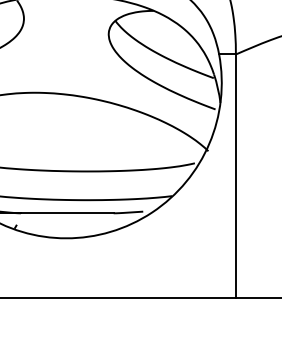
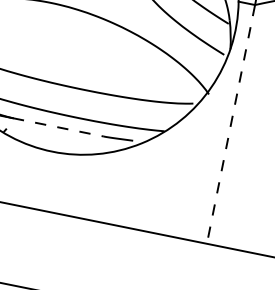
line: (235, 176) -> (230, 124), solid -> dashed
line: (67, 213) -> (58, 127), solid -> dashed

